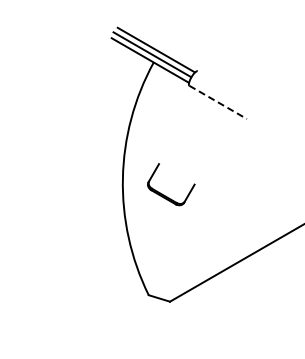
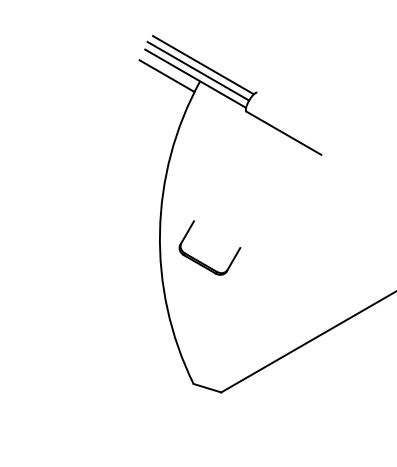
line: (128, 58) -> (167, 76), added
line: (218, 102) -> (284, 133), dashed -> solid
part: (164, 194) -> (201, 260), moved

